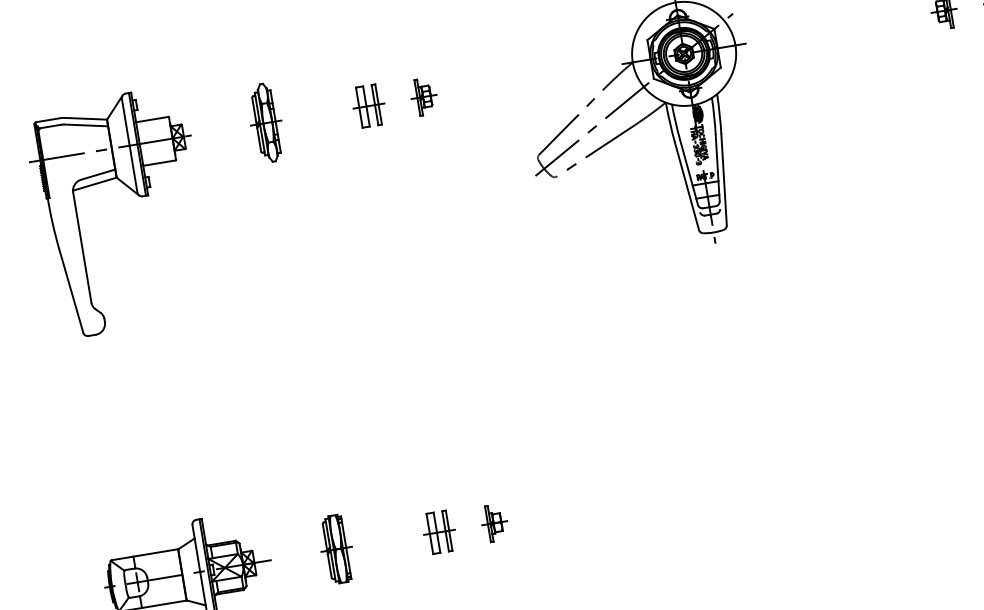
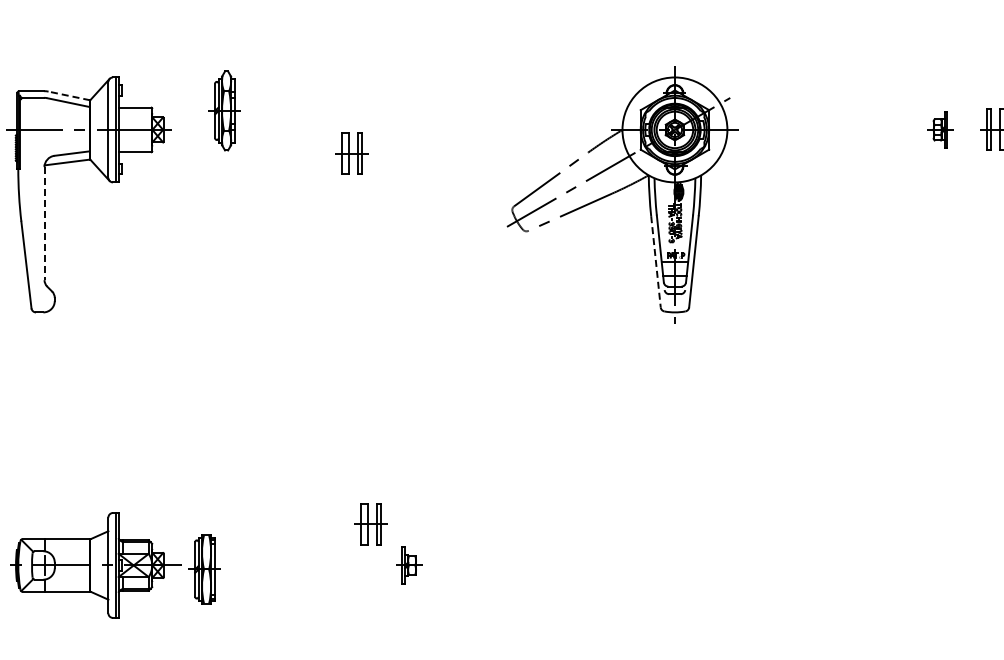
part: (424, 96) -> (409, 129), removed
part: (368, 105) -> (351, 153), moved
line: (85, 118) -> (68, 95), solid -> dashed
part: (265, 122) -> (224, 110), moved
line: (686, 185) -> (655, 261), solid -> dashed
line: (82, 248) -> (44, 224), solid -> dashed
part: (439, 532) -> (370, 524), moved
part: (336, 549) -> (204, 569), moved

